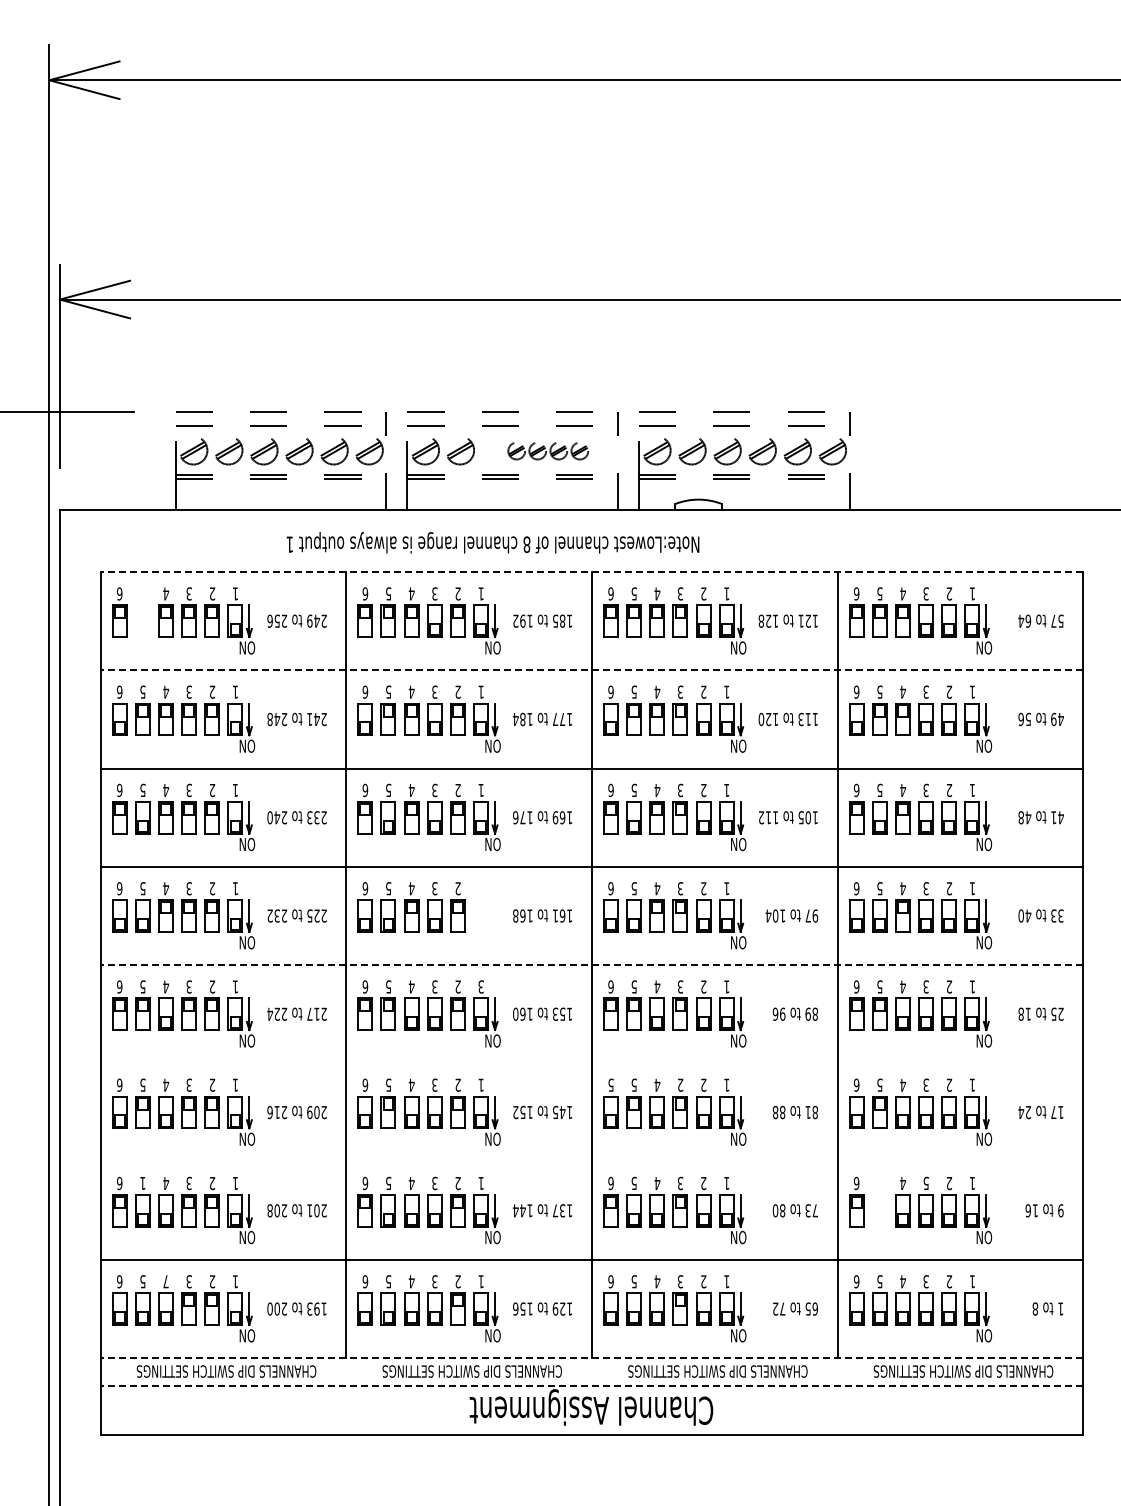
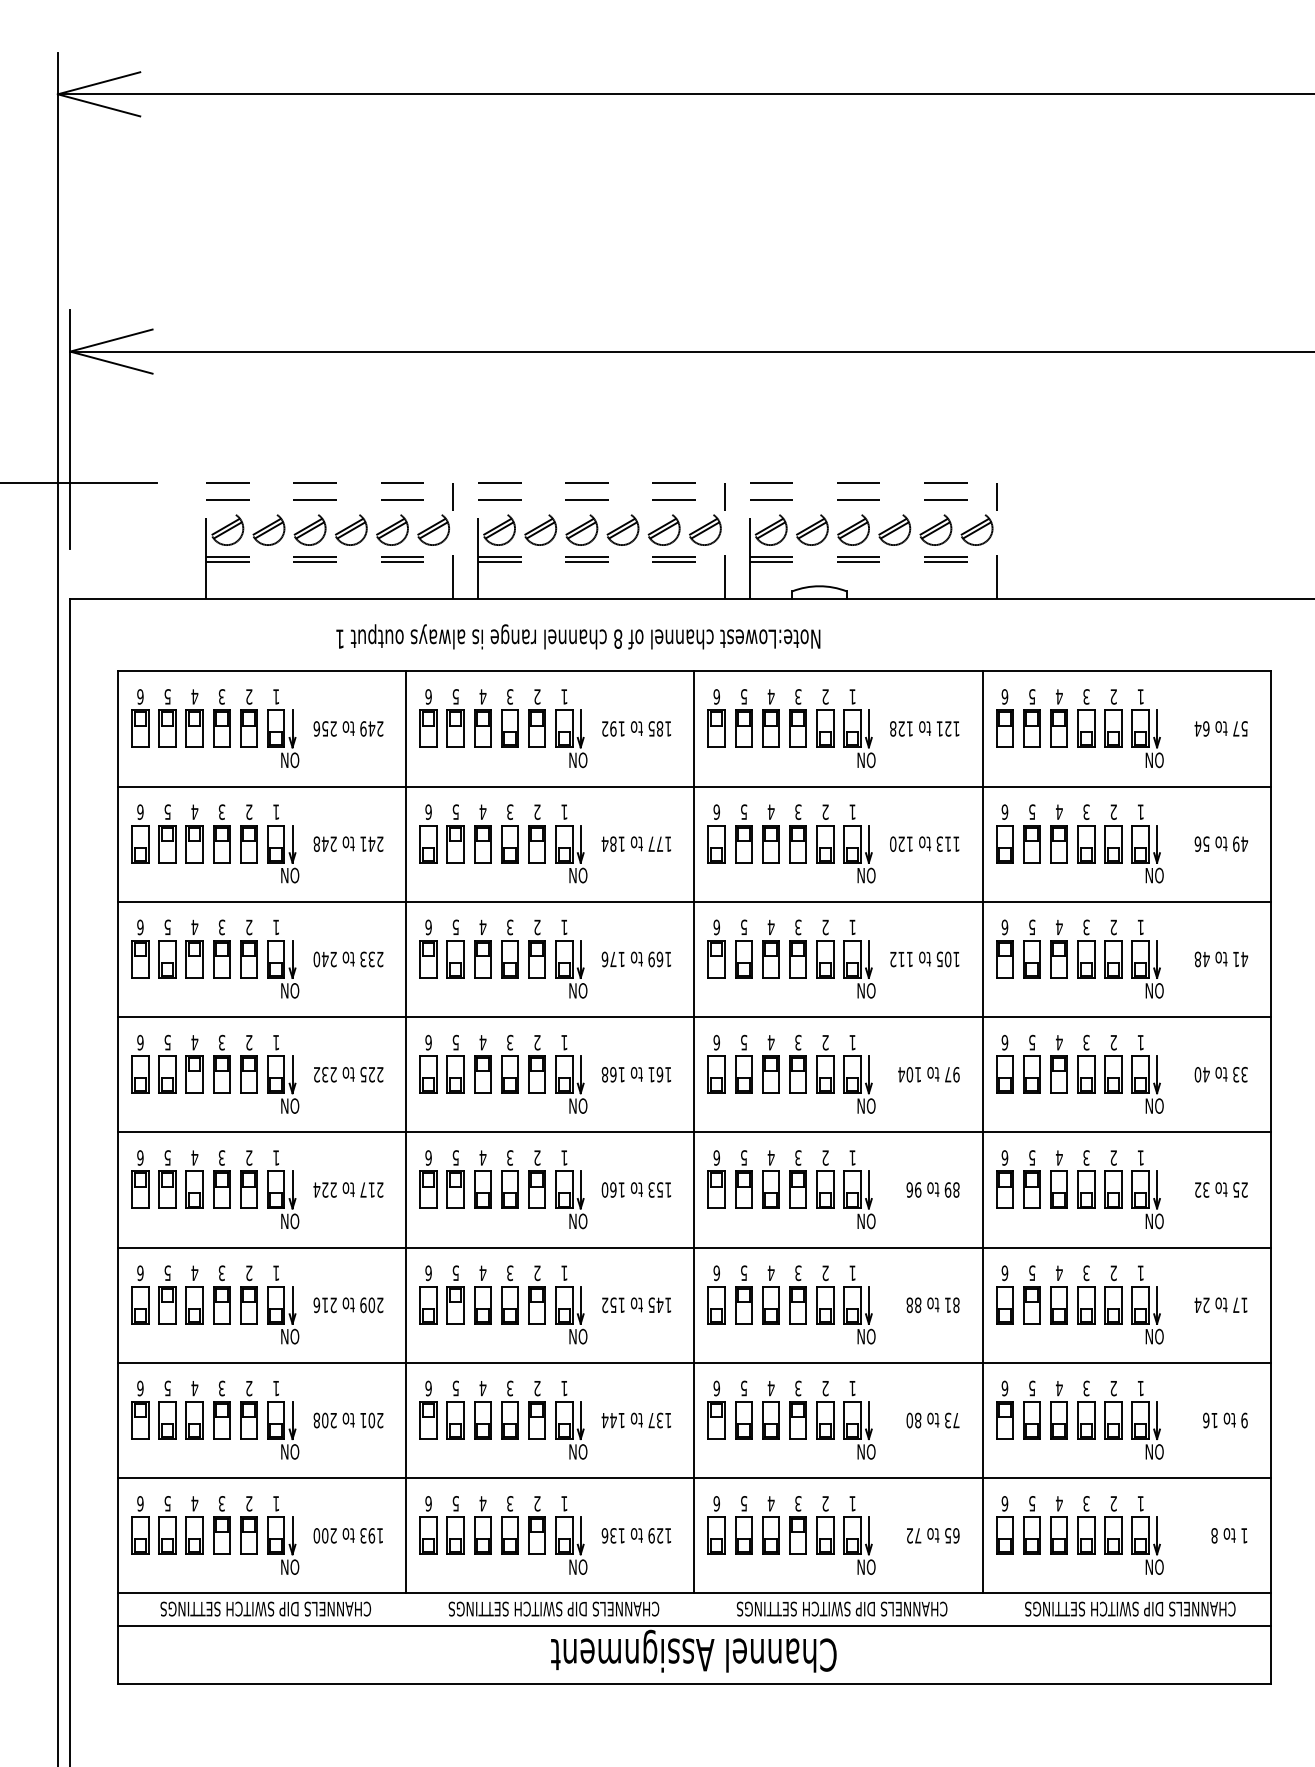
part: (548, 451) -> (643, 529), size x1.67
line: (591, 572) -> (693, 671), dashed -> solid
part: (142, 612) -> (167, 718), added
line: (591, 670) -> (693, 786), dashed -> solid
part: (486, 915) -> (570, 1074), added
line: (591, 965) -> (693, 1132), dashed -> solid
text: (480, 986) -> (563, 1157), 3 -> 1
text: (1024, 1013) -> (1201, 1189), 18 -> 32
line: (591, 1063) -> (693, 1247), added
text: (610, 1084) -> (716, 1272), 5 -> 6
text: (680, 1084) -> (798, 1272), 2 -> 3
line: (591, 1161) -> (693, 1362), added
text: (142, 1182) -> (167, 1387), 1 -> 5
text: (925, 1183) -> (1085, 1388), 5 -> 3
part: (879, 1201) -> (1031, 1409), added
text: (166, 1281) -> (195, 1503), 7 -> 4
text: (522, 1309) -> (612, 1536), 156 -> 136
line: (591, 1358) -> (693, 1593), dashed -> solid
line: (591, 1386) -> (693, 1626), dashed -> solid

